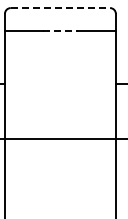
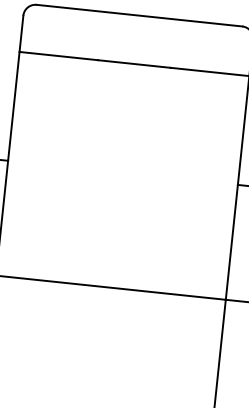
line: (60, 8) -> (139, 16), dashed -> solid
line: (60, 31) -> (134, 64), dashed -> solid

